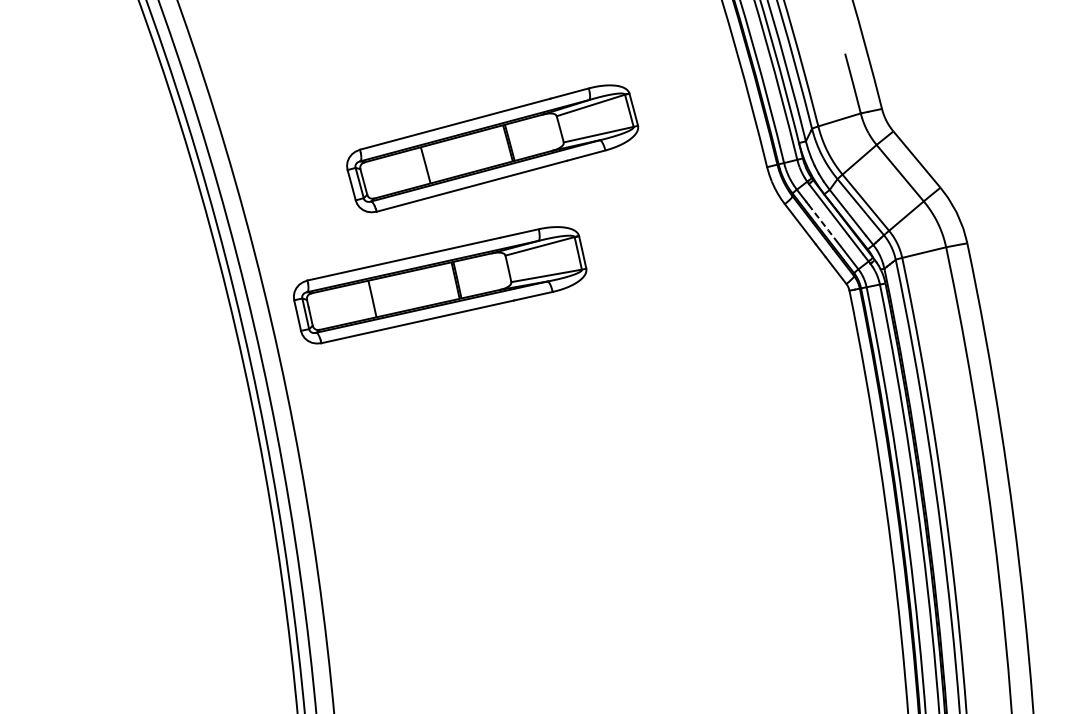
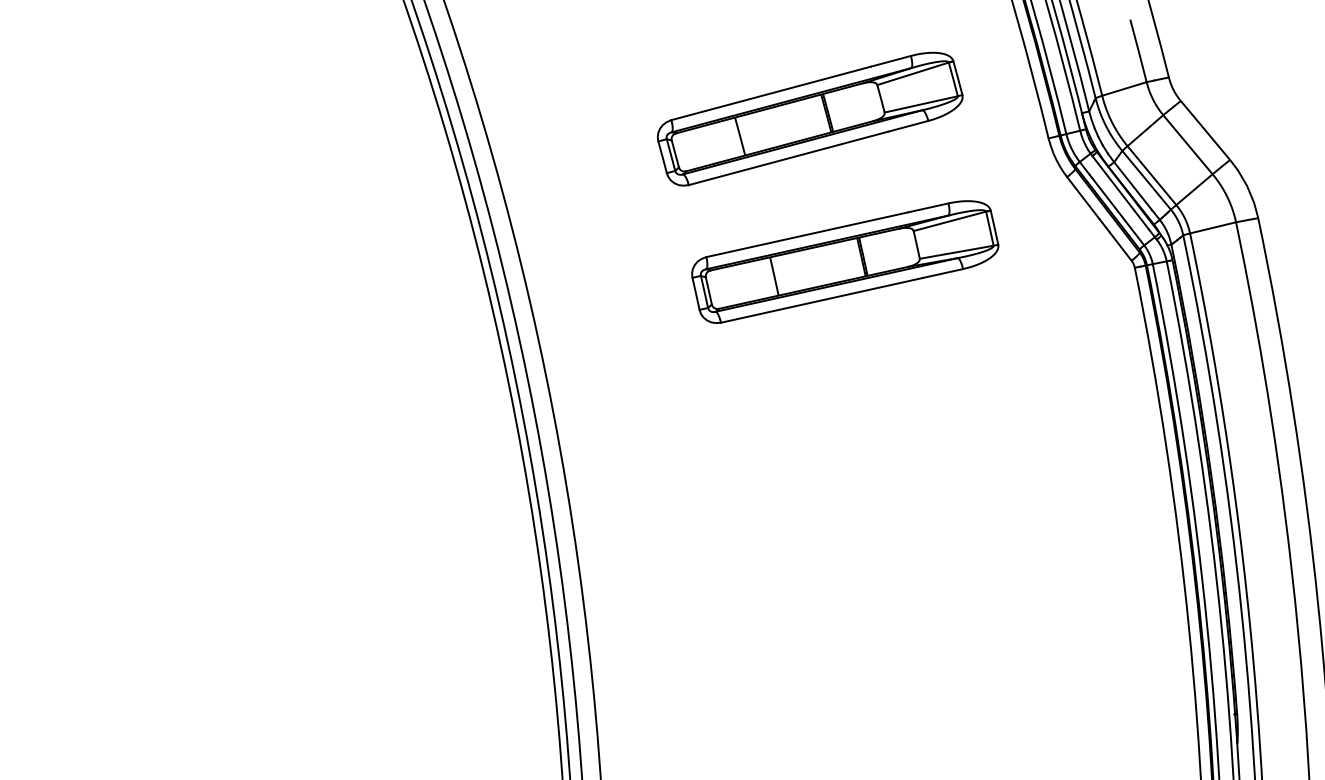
part: (491, 148) -> (809, 118), moved
line: (824, 224) -> (1108, 198), dashed -> solid
part: (440, 284) -> (845, 261), moved

